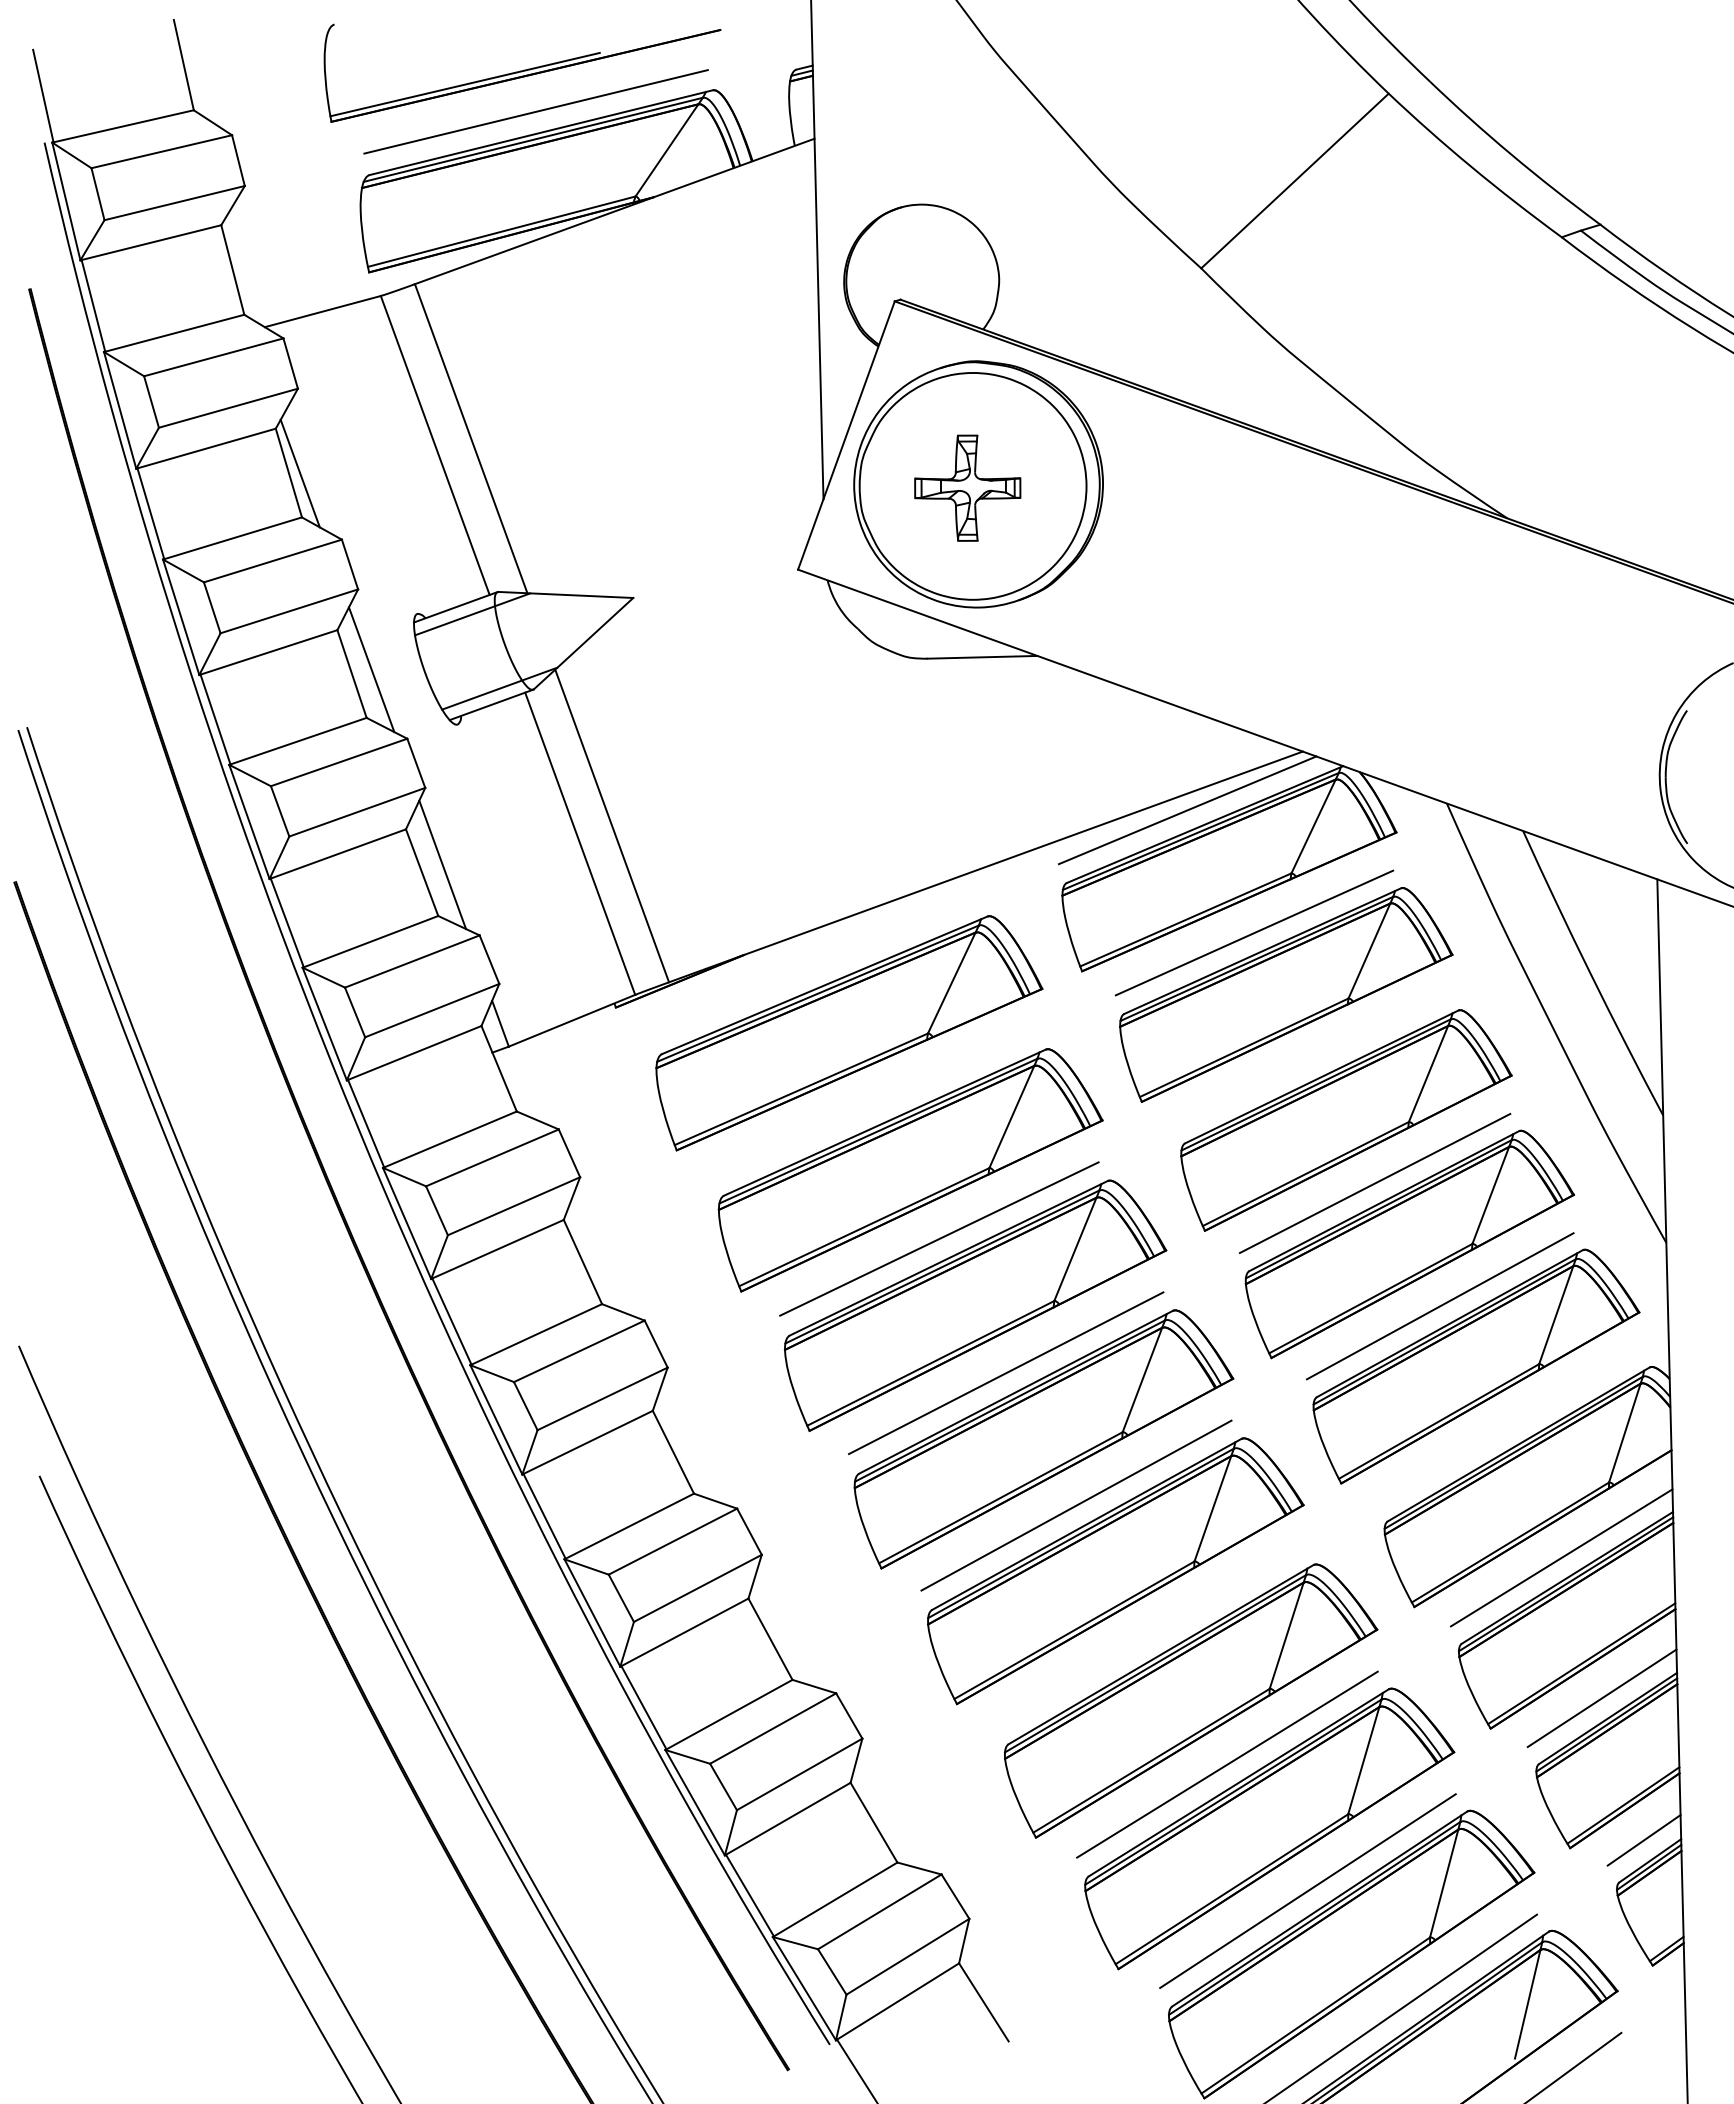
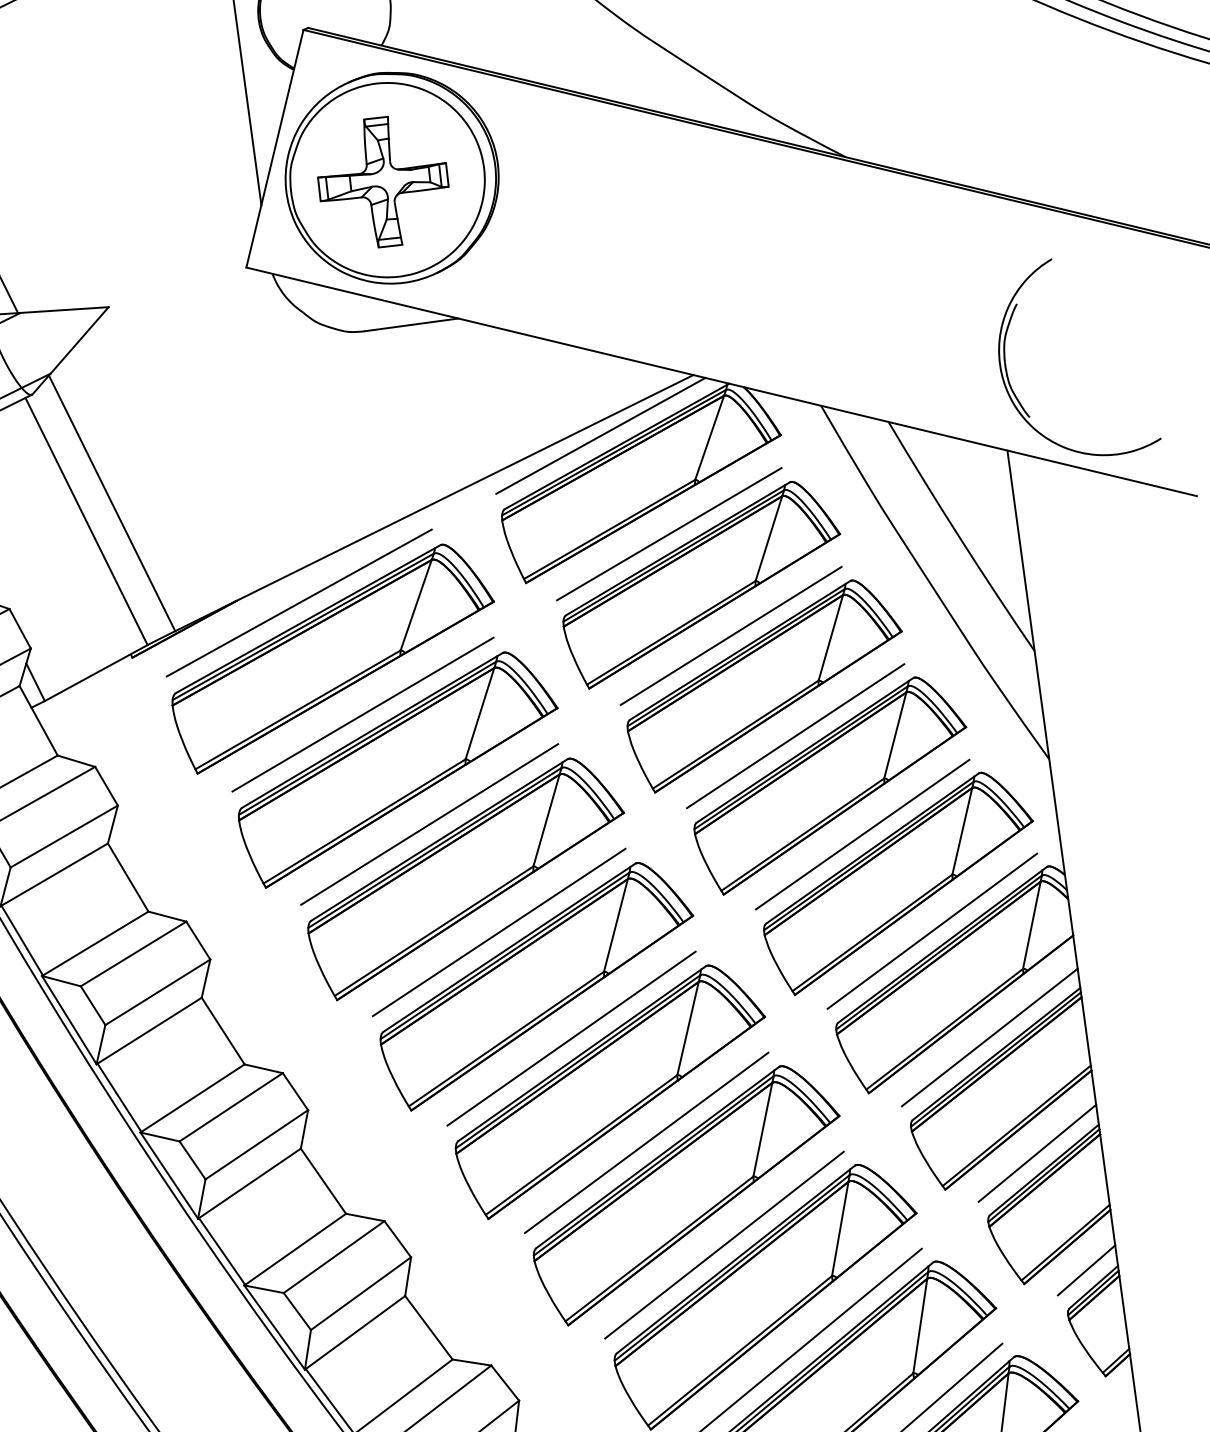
part: (967, 488) -> (383, 182), size x1.43
line: (816, 965) -> (299, 603), added
line: (1313, 1058) -> (731, 635), added
line: (875, 1102) -> (362, 714), added
line: (1508, 1426) -> (932, 930), added
line: (1149, 1636) -> (646, 1143), added

